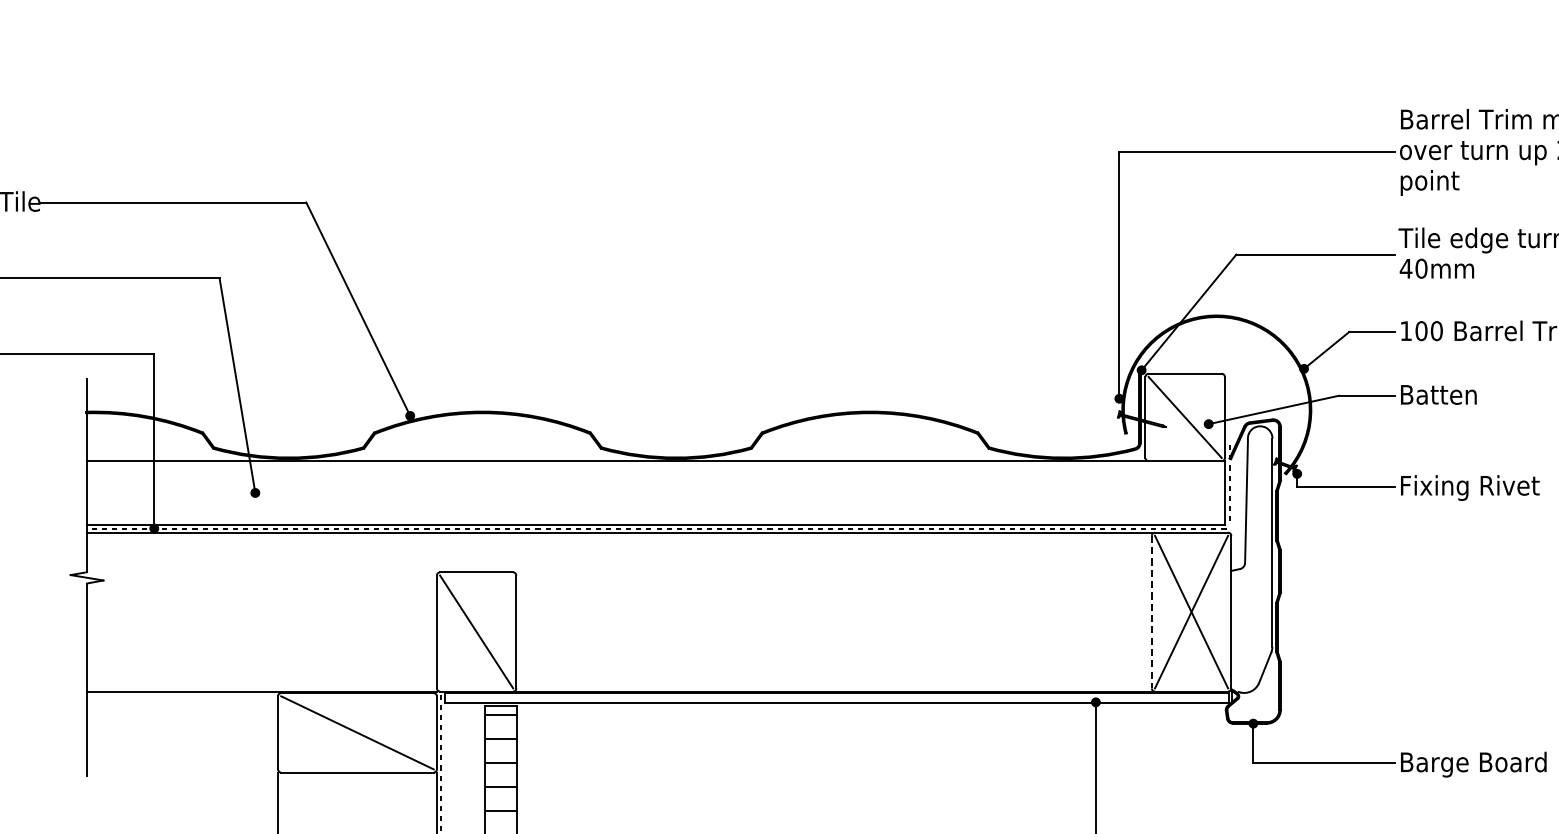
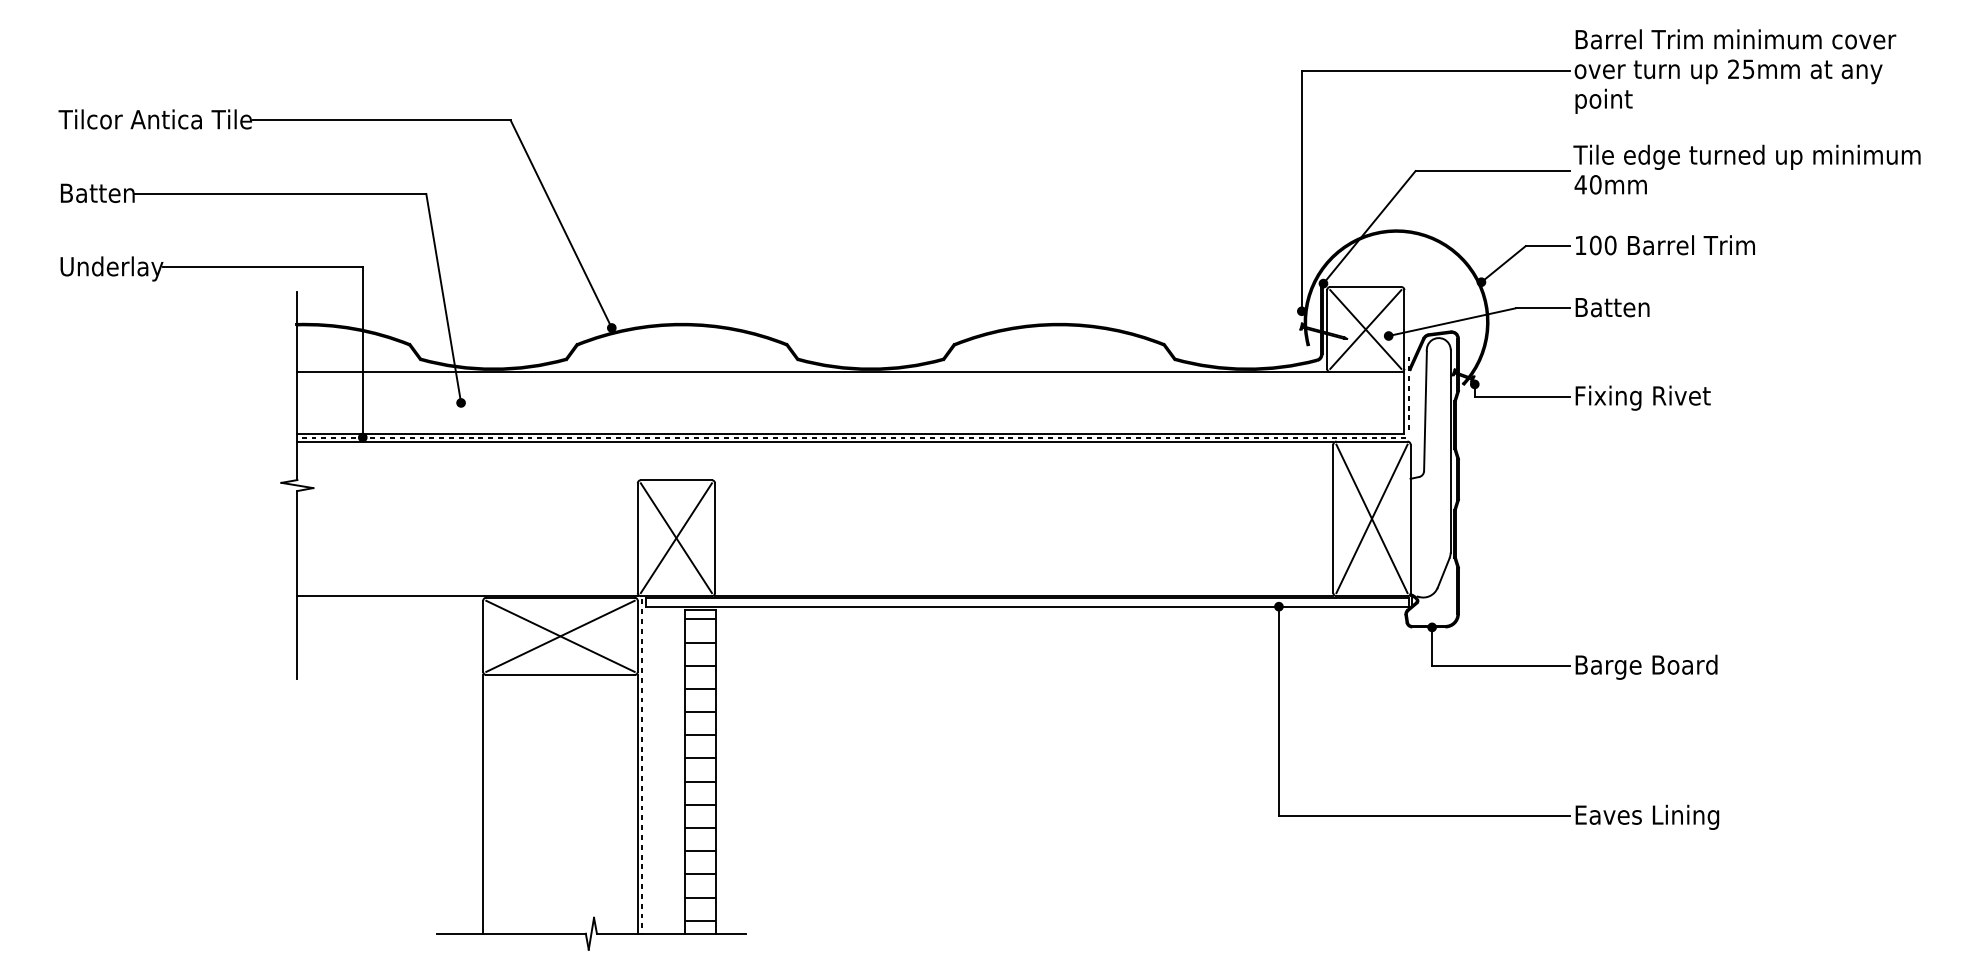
line: (1184, 417) -> (1365, 329), added
line: (1151, 612) -> (1333, 519), dashed -> solid
line: (475, 632) -> (675, 538), added
line: (357, 731) -> (560, 635), added

